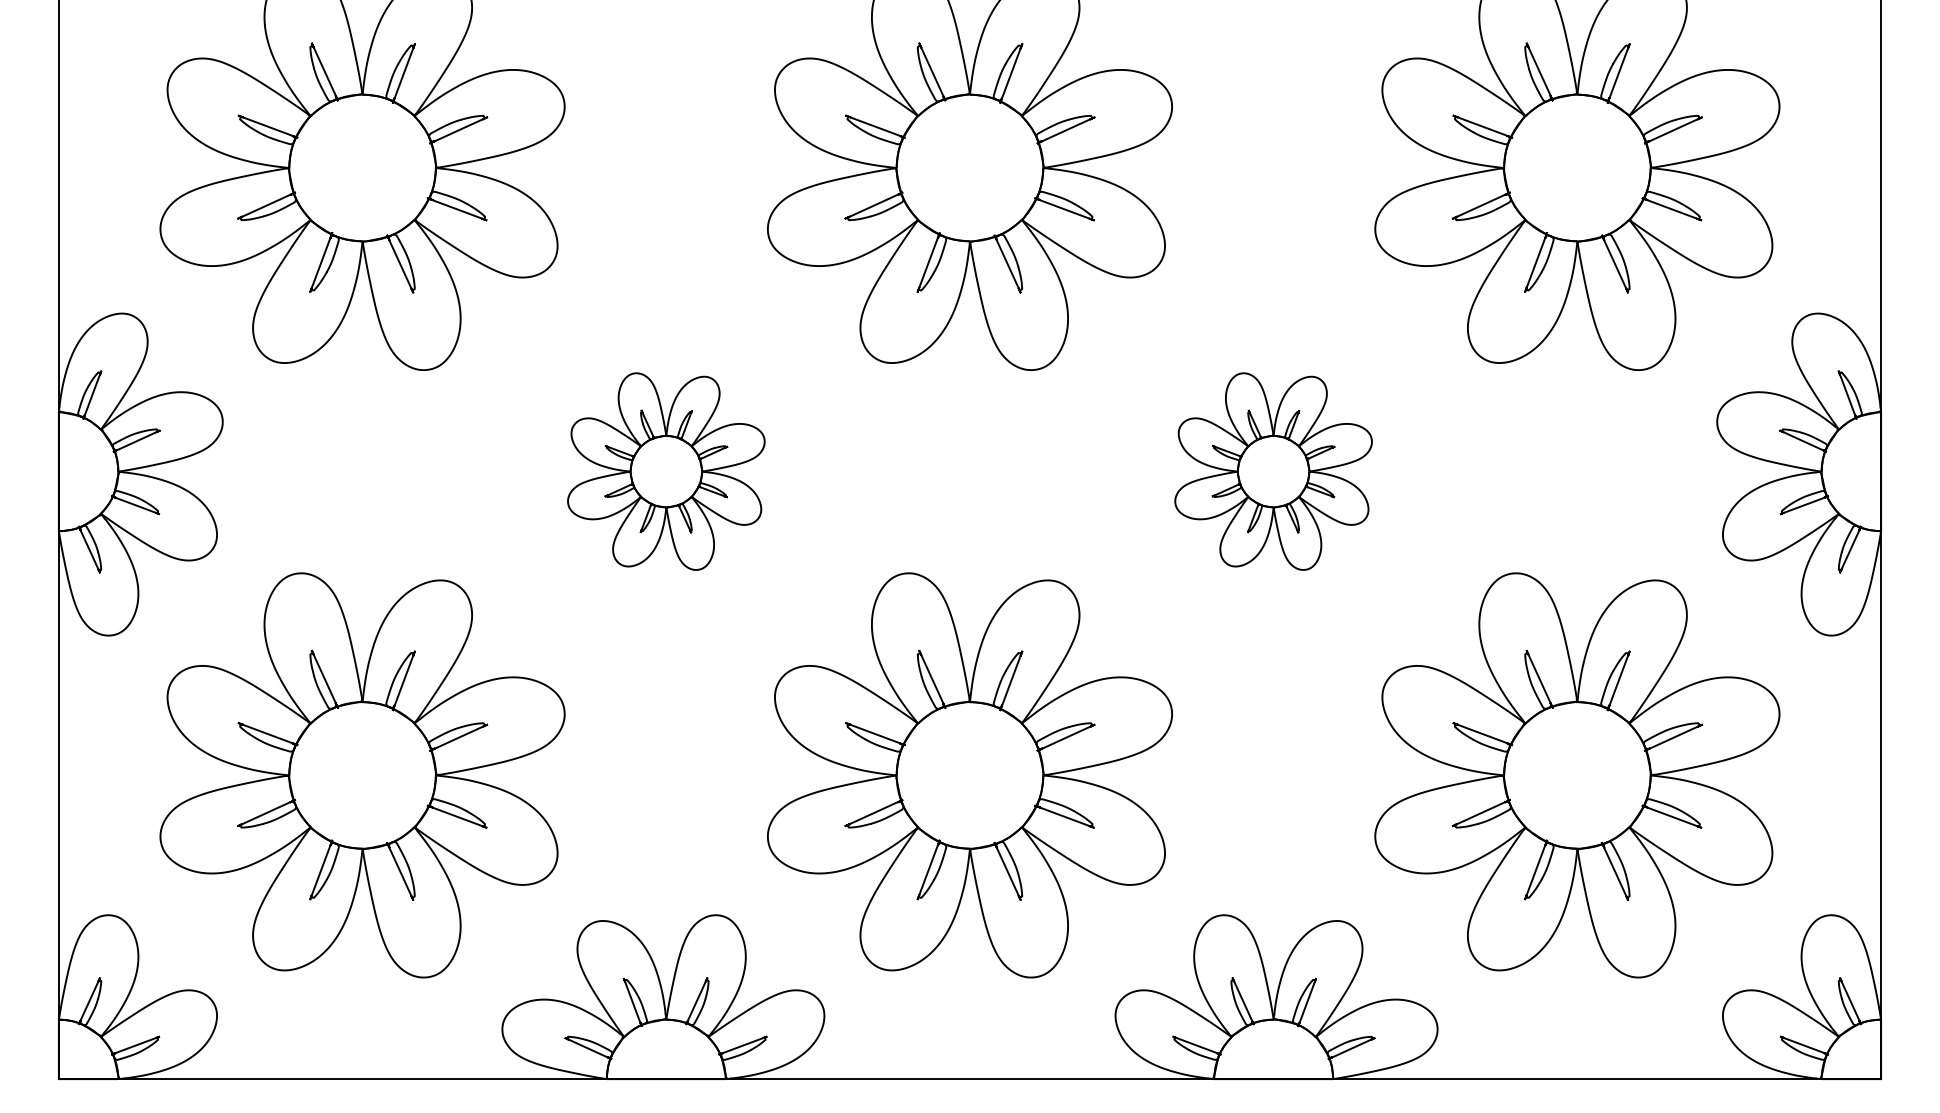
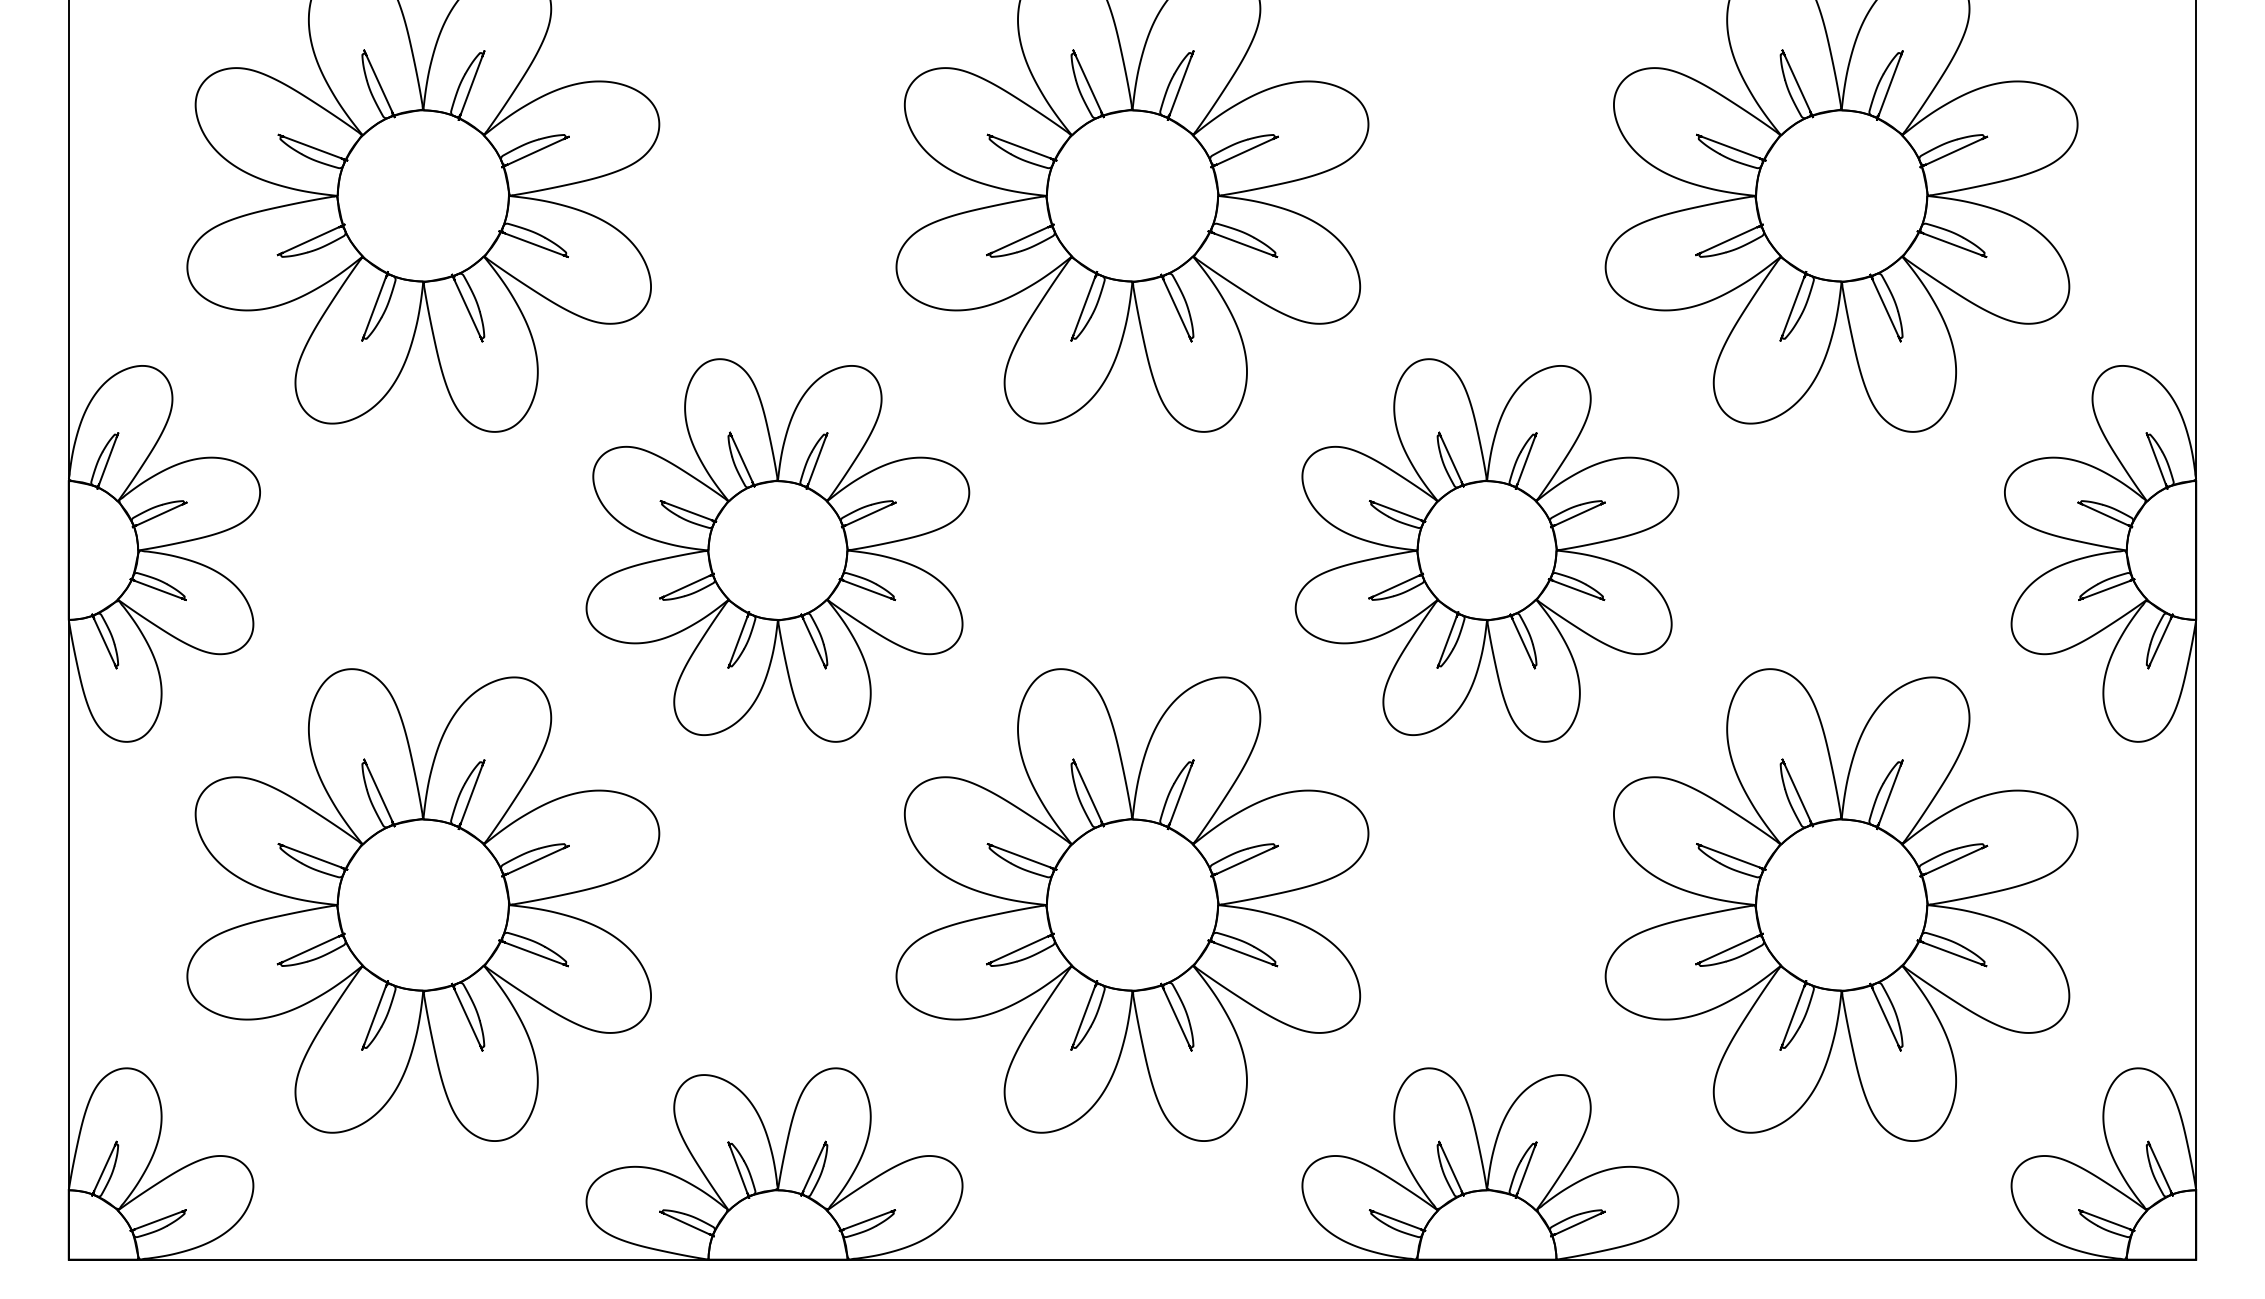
part: (666, 471) -> (778, 550), size x1.67
part: (1273, 471) -> (1486, 550), size x1.67

